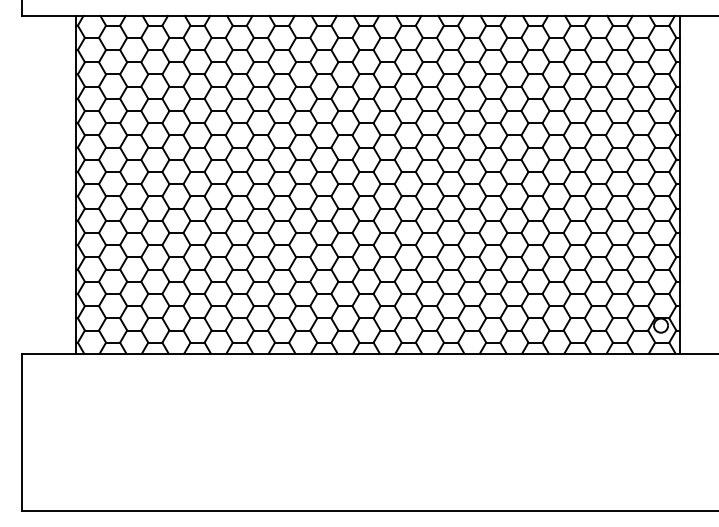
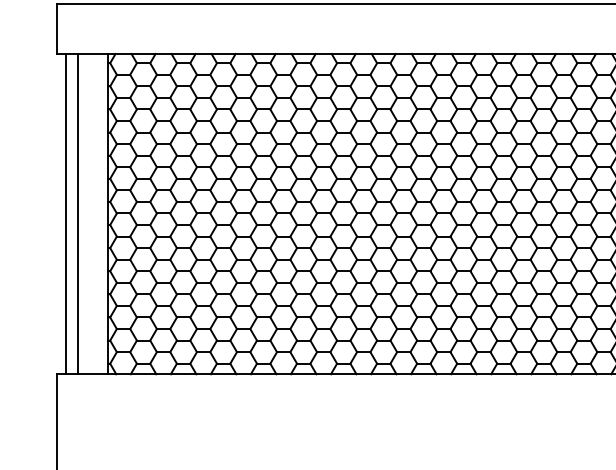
line: (30, 184) -> (65, 213), added
line: (43, 184) -> (77, 213), added

